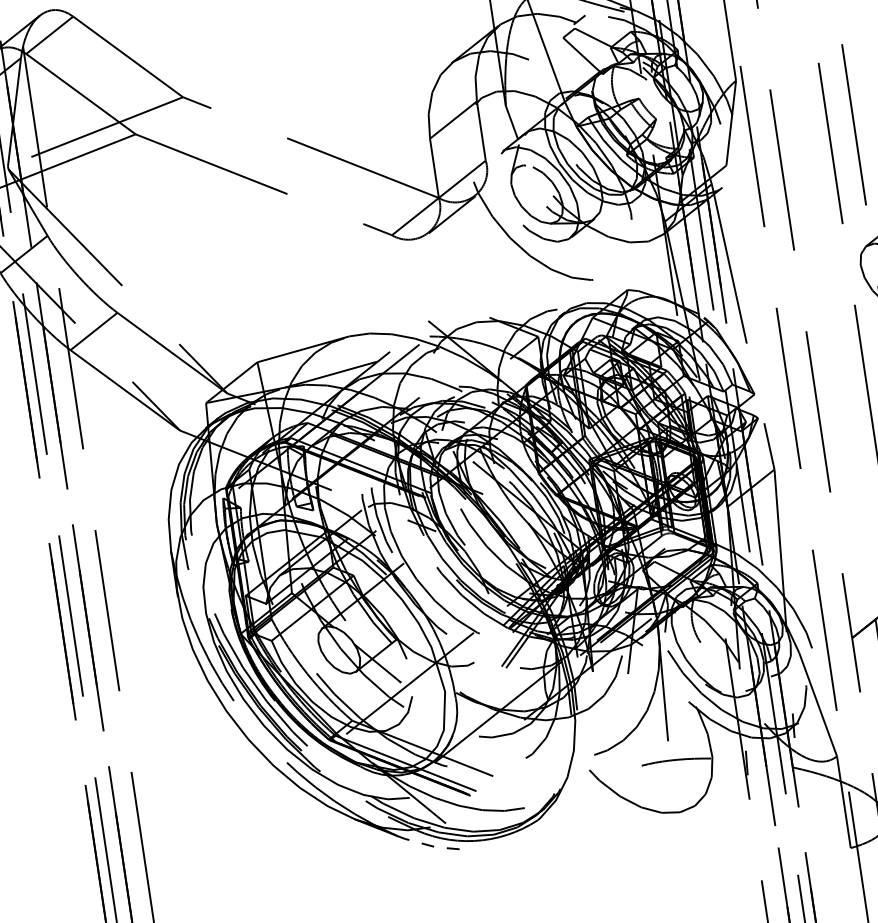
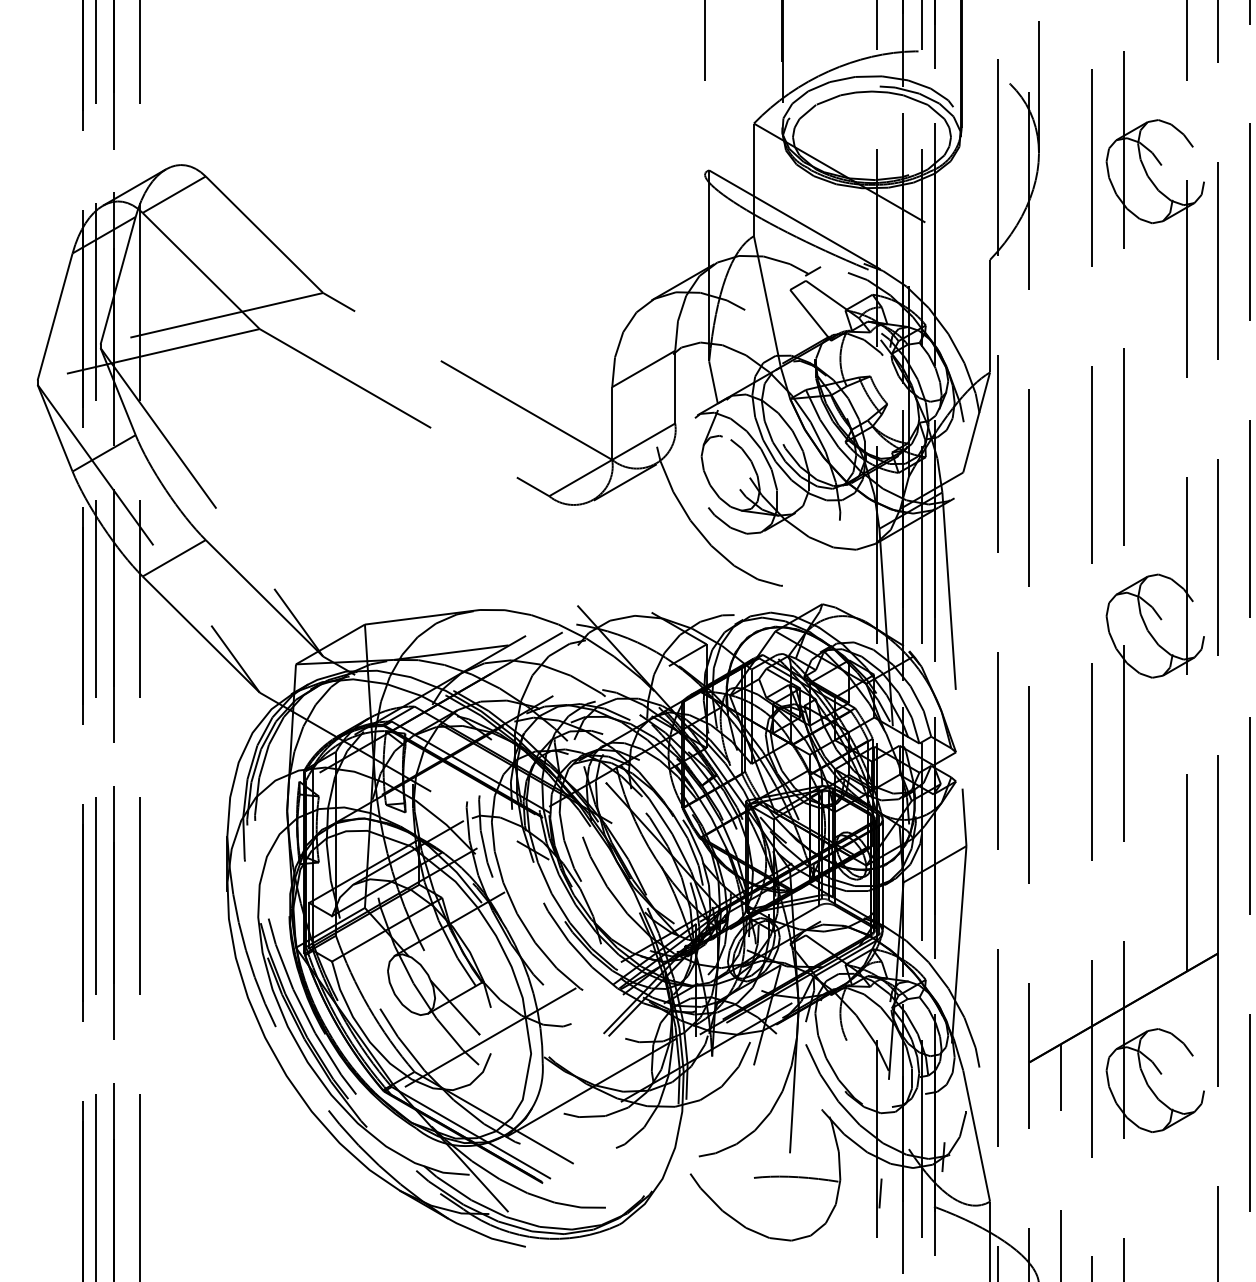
line: (430, 845) -> (485, 1235), dashed -> solid

